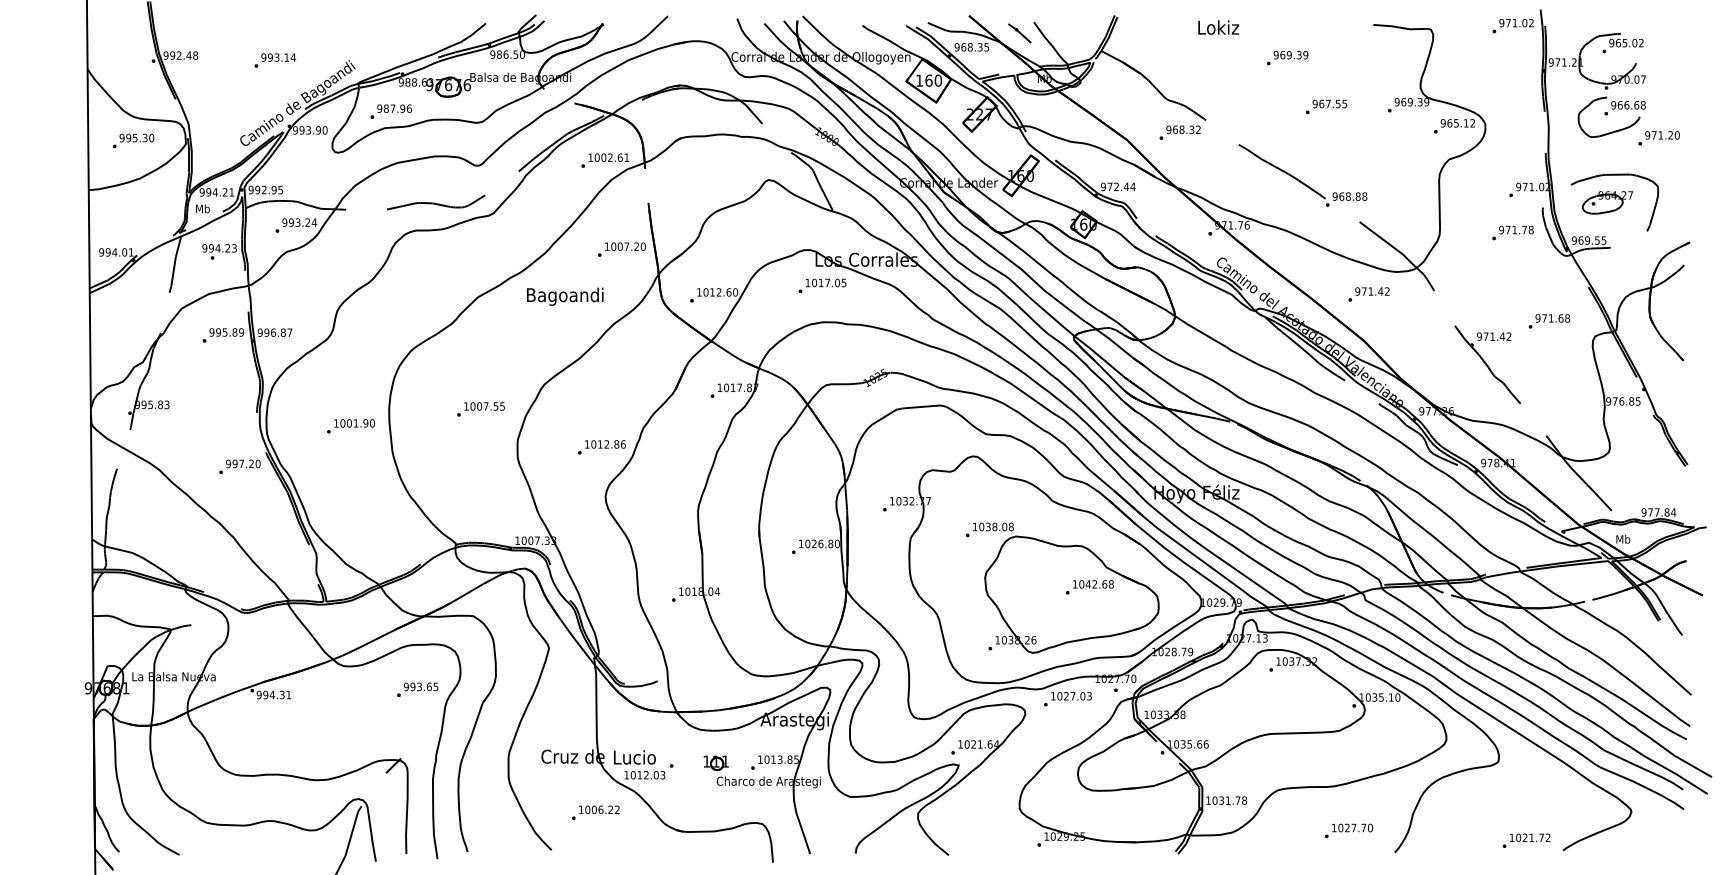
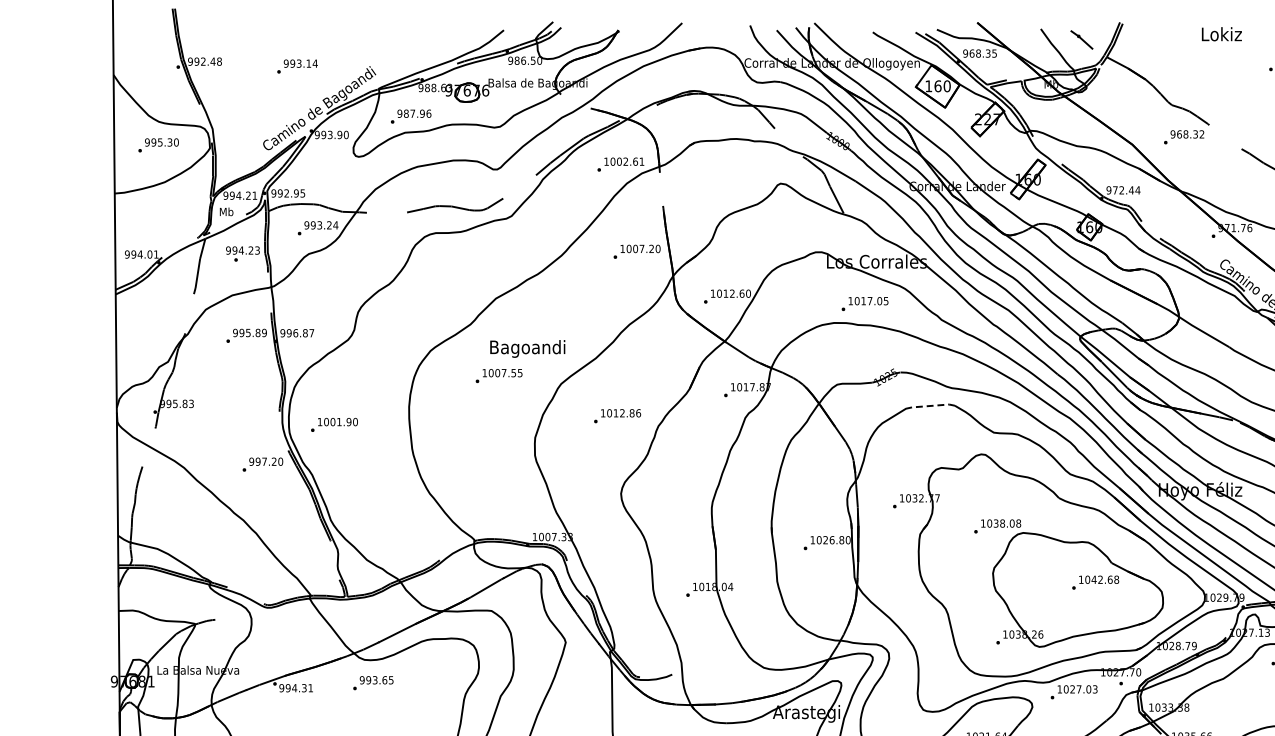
part: (1019, 33) -> (1081, 40), moved
text: (822, 285) -> (865, 303), moved
text: (565, 296) -> (527, 348), moved
line: (924, 406) -> (933, 405), solid -> dashed
text: (480, 409) -> (498, 376), moved
text: (350, 426) -> (333, 425), moved
text: (601, 447) -> (617, 416), moved
text: (417, 689) -> (373, 682), moved

